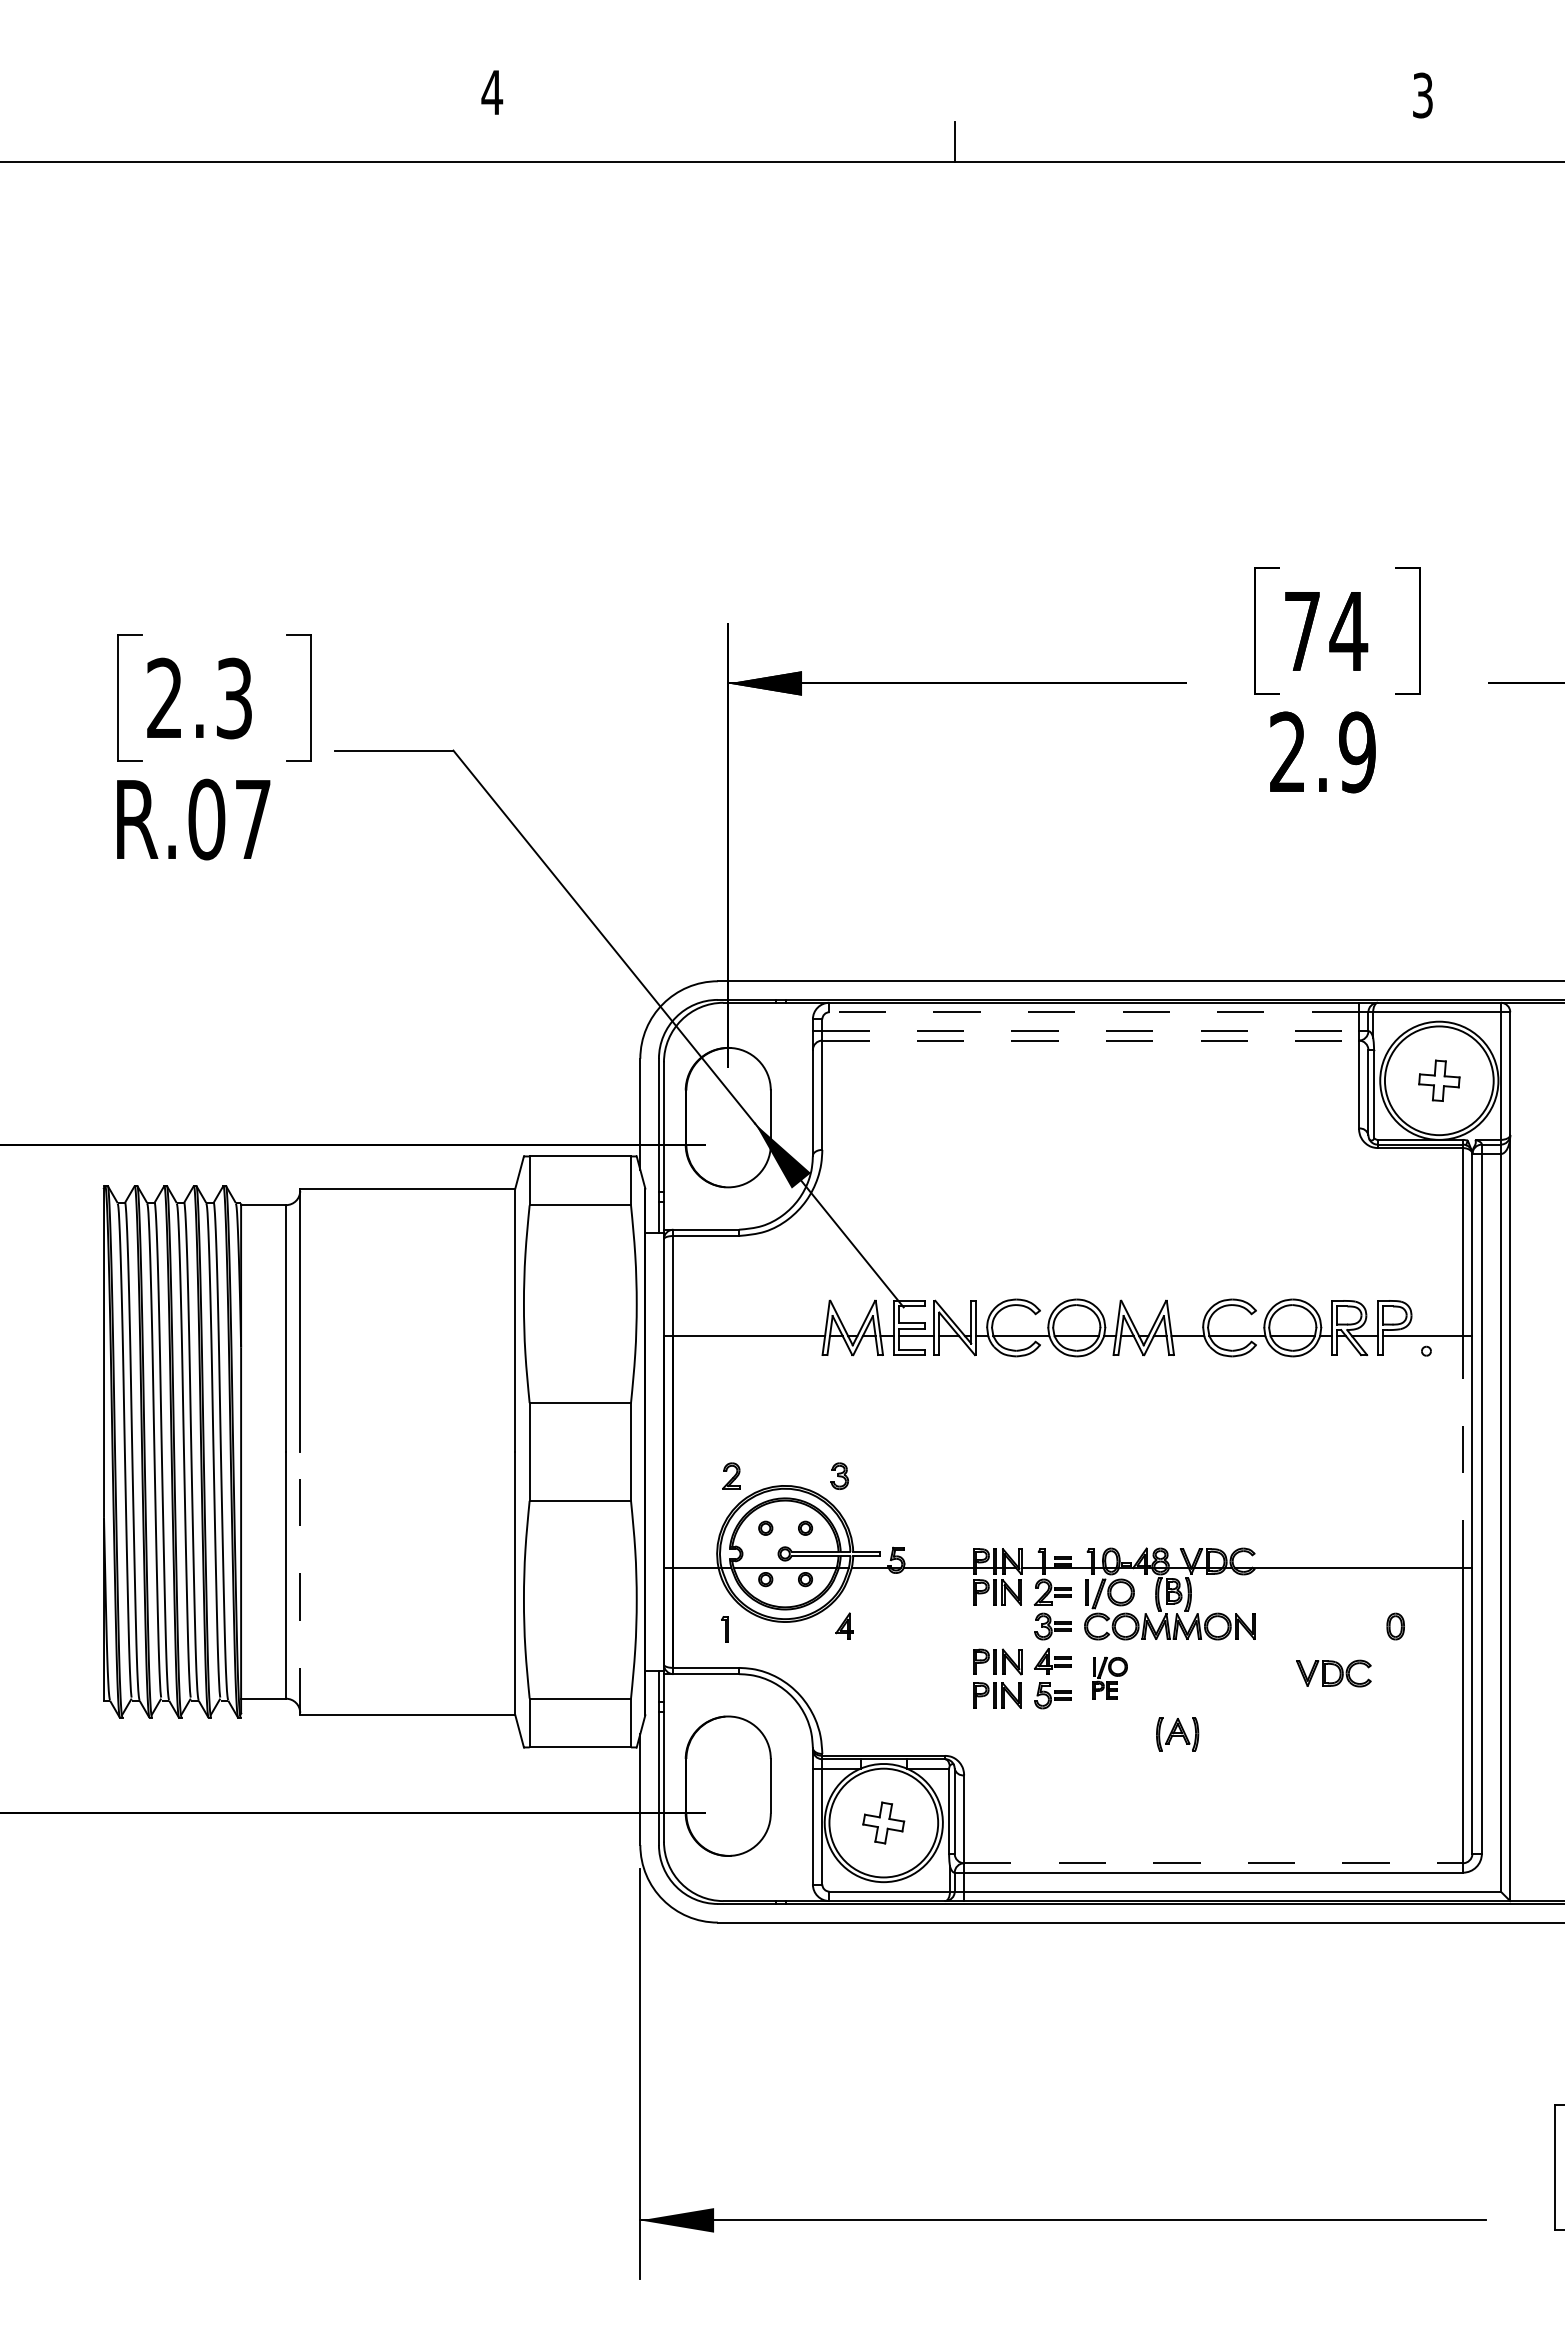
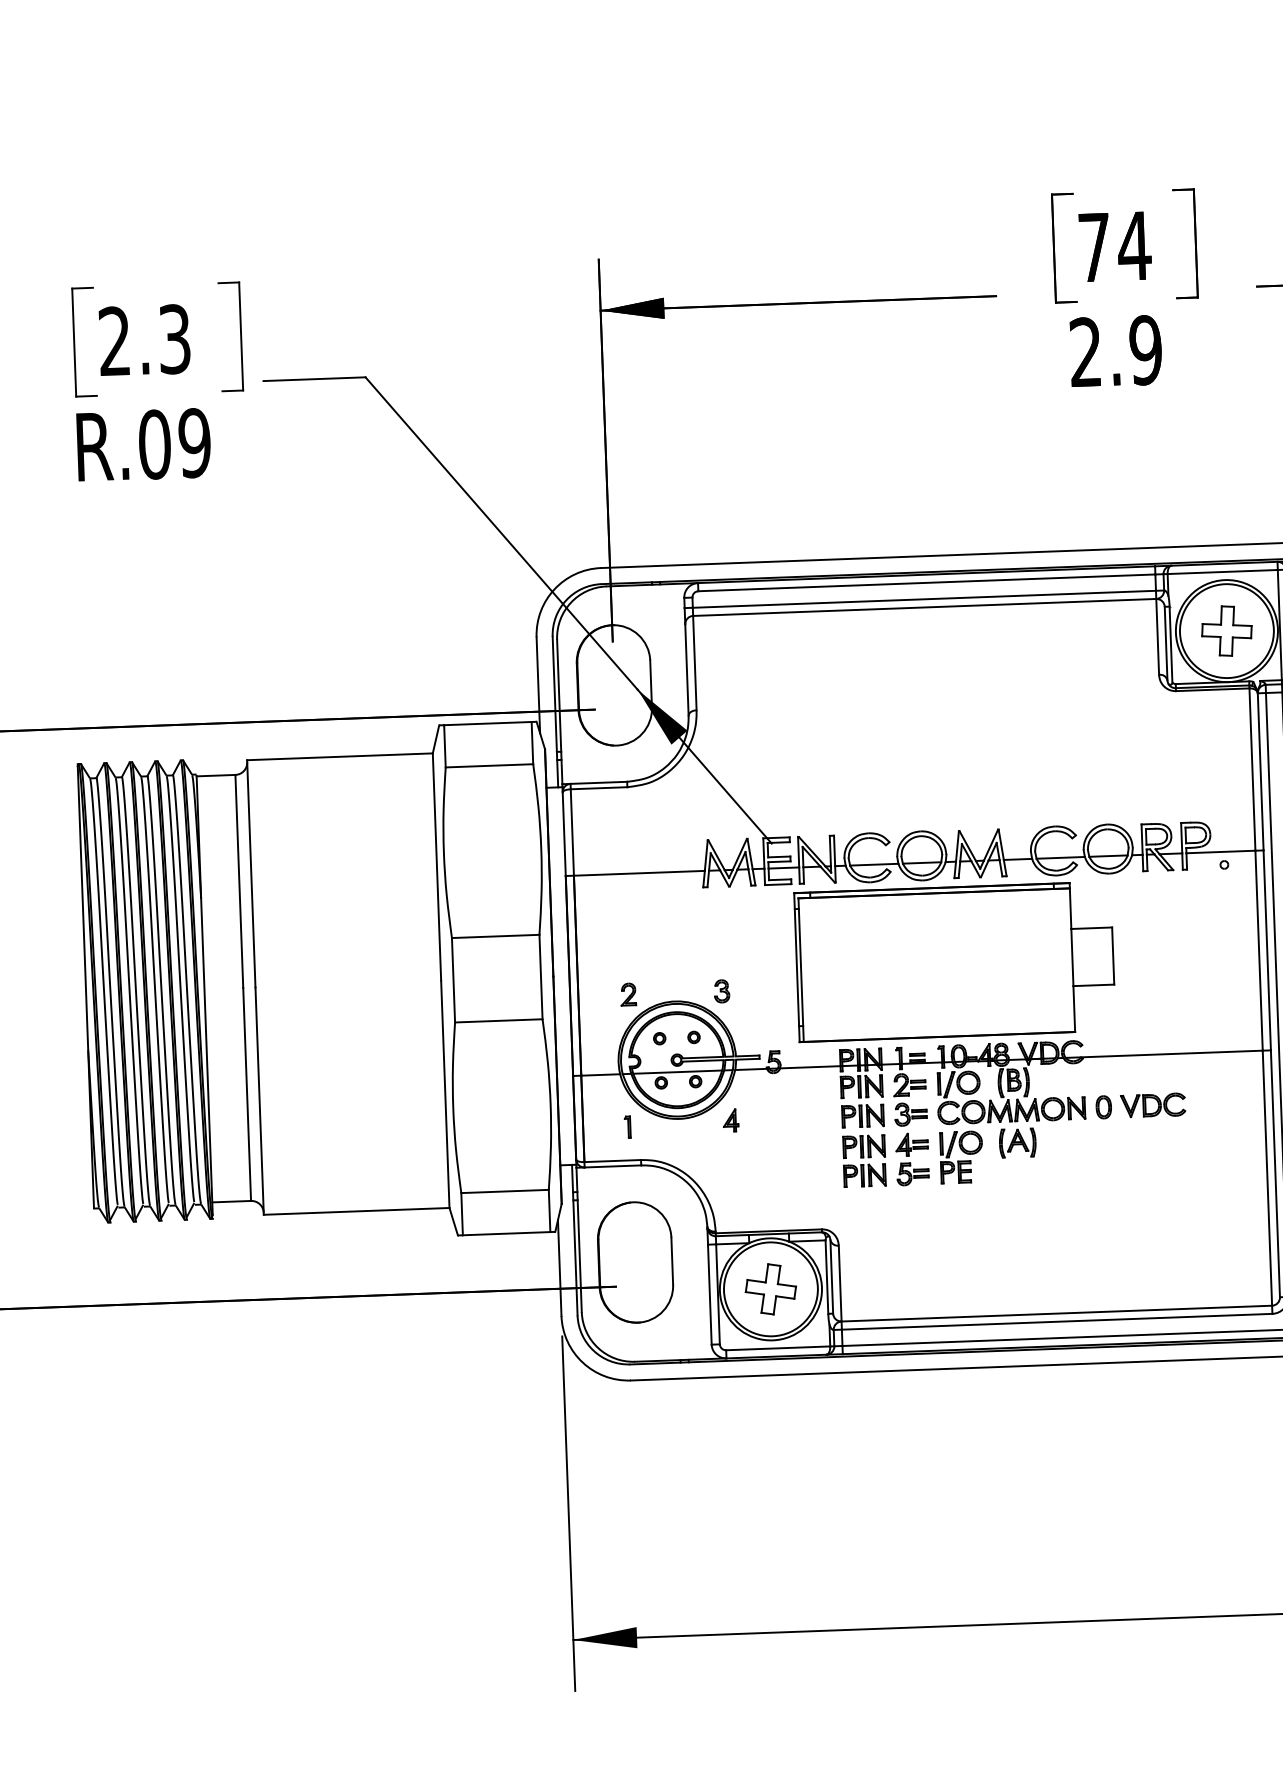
text: (252, 819) -> (194, 443), R.07 -> R.09
line: (1094, 1012) -> (927, 583), dashed -> solid
line: (1091, 1031) -> (925, 599), dashed -> solid
line: (1091, 1040) -> (925, 607), dashed -> solid
part: (1439, 1080) -> (1227, 630), size x1.43
part: (1110, 1451) -> (954, 961), added
line: (1462, 1451) -> (1258, 950), dashed -> solid
line: (300, 1583) -> (259, 1101), dashed -> solid
part: (997, 1626) -> (862, 1116), added
part: (1395, 1626) -> (1103, 1107), moved
part: (1333, 1673) -> (1152, 1105), moved
part: (1110, 1678) -> (962, 1157), size x1.43
part: (1177, 1734) -> (1017, 1143), moved
part: (883, 1822) -> (770, 1288), size x1.43
line: (1214, 1863) -> (1057, 1313), dashed -> solid

